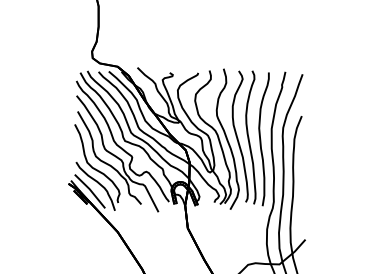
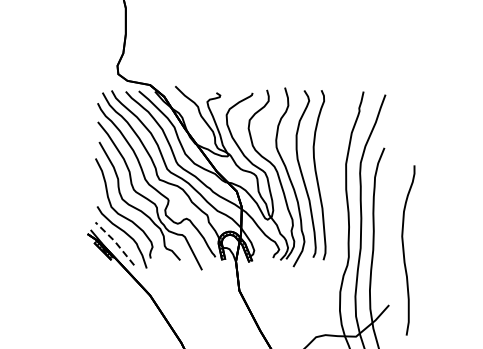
curve: (260, 139) -> (404, 250), moved
line: (90, 190) -> (115, 242), solid -> dashed

